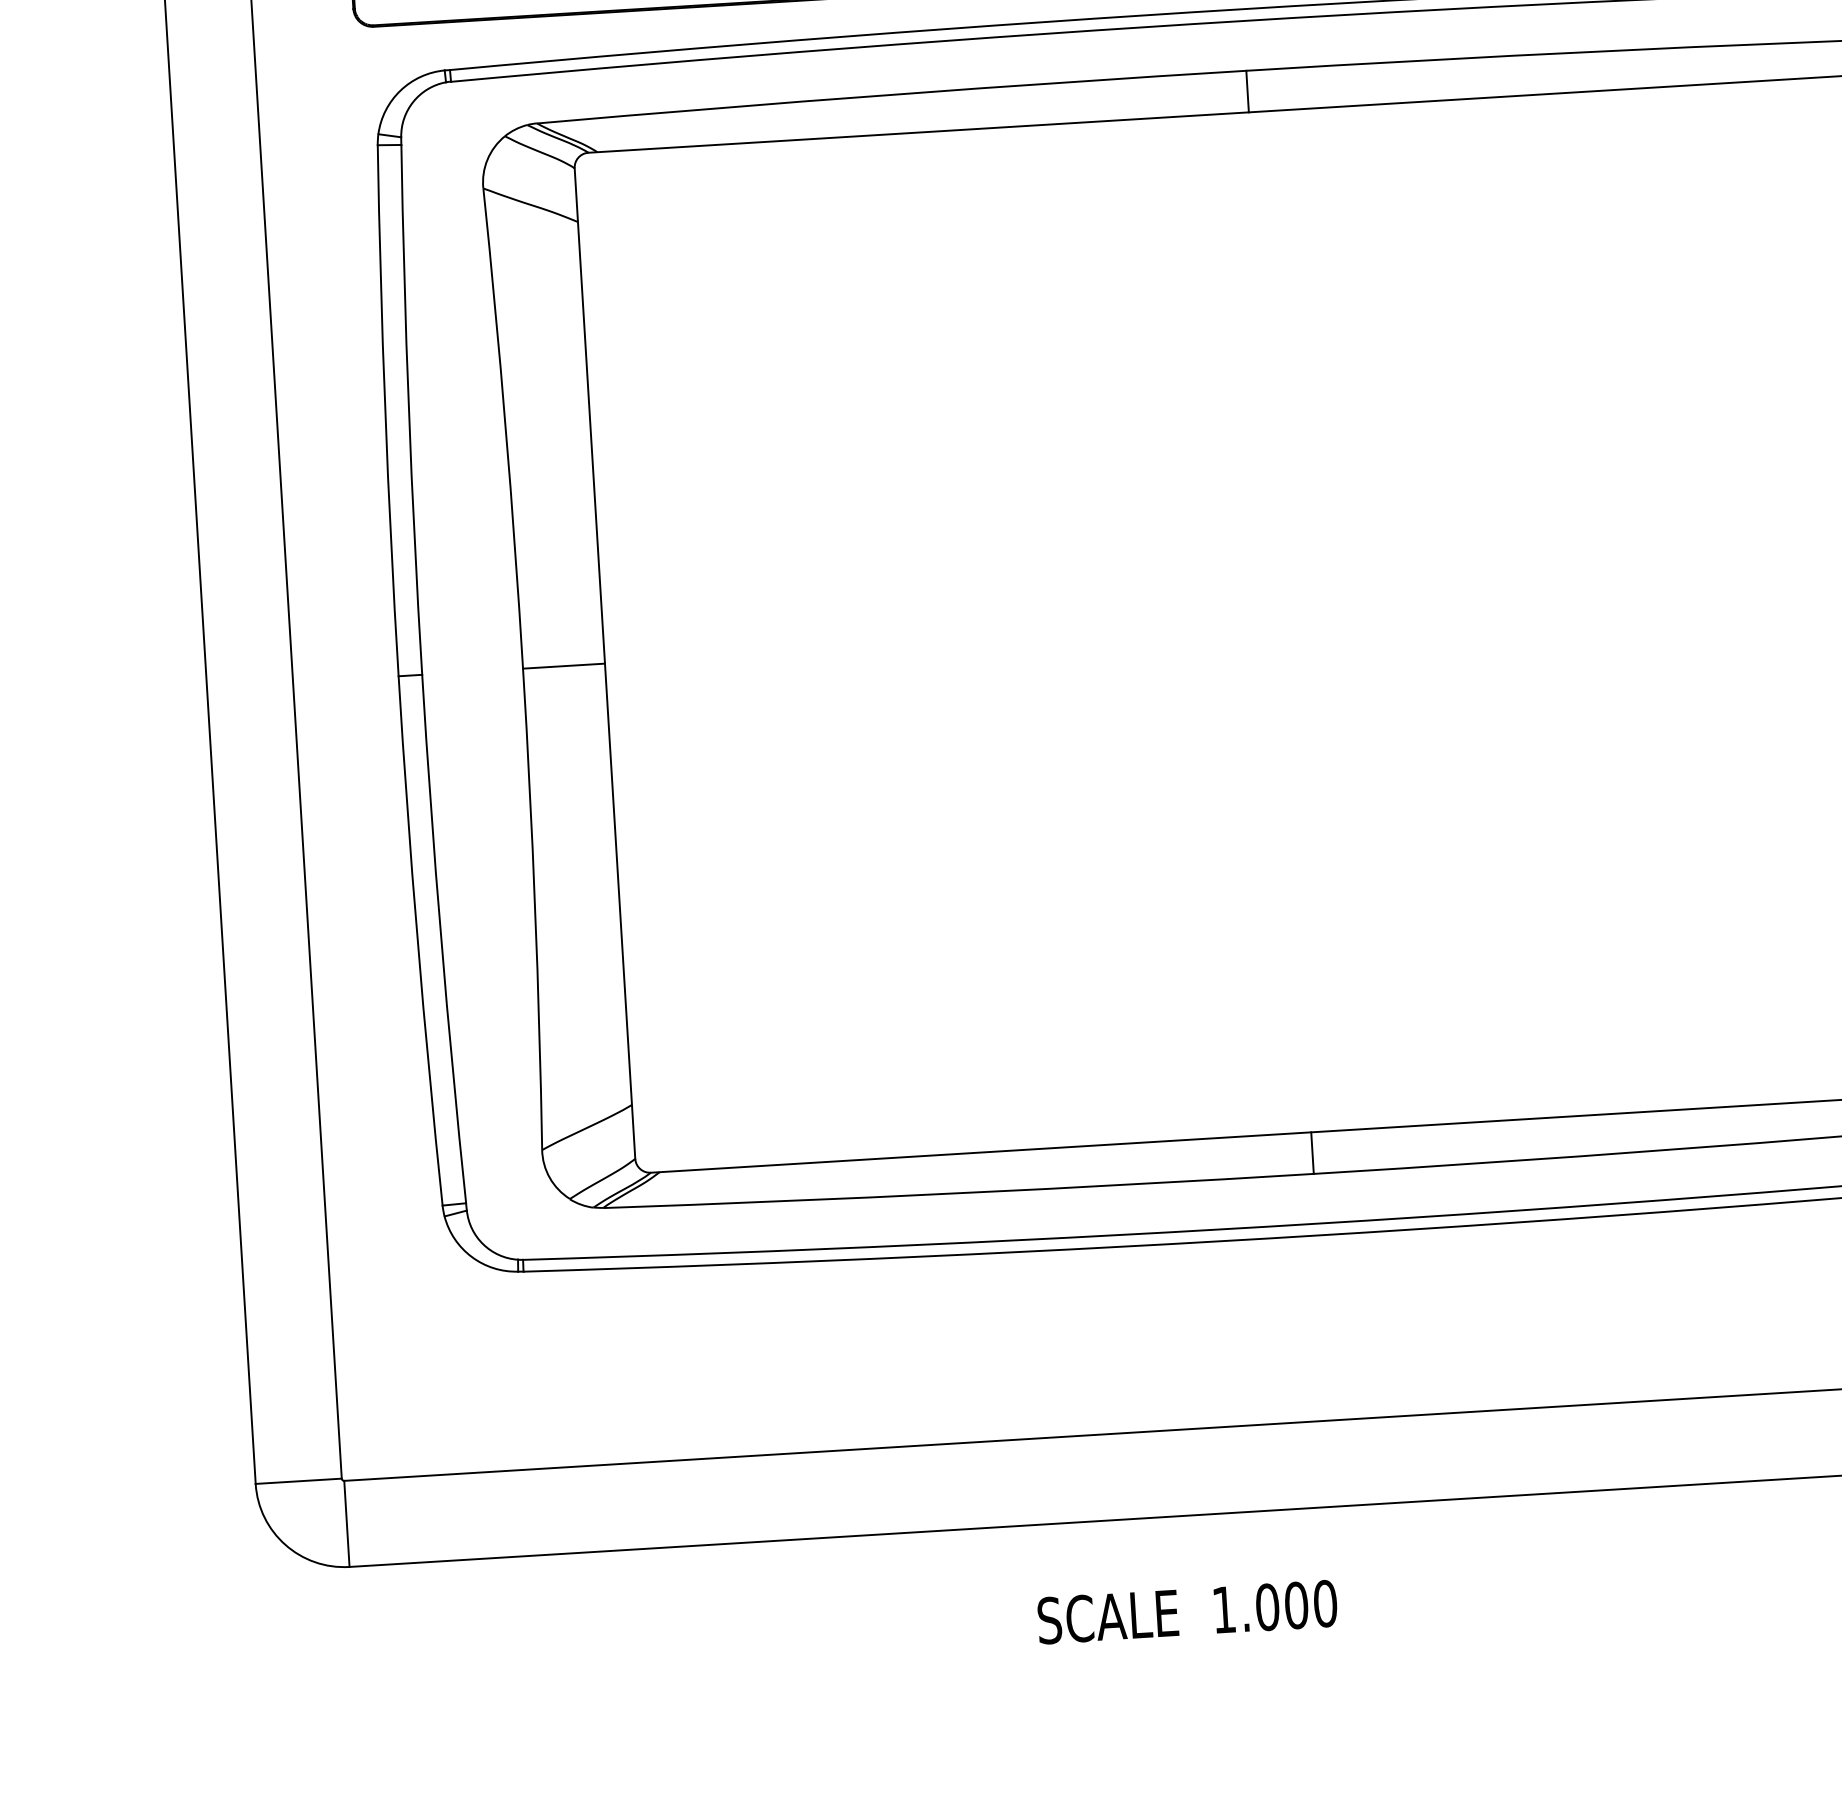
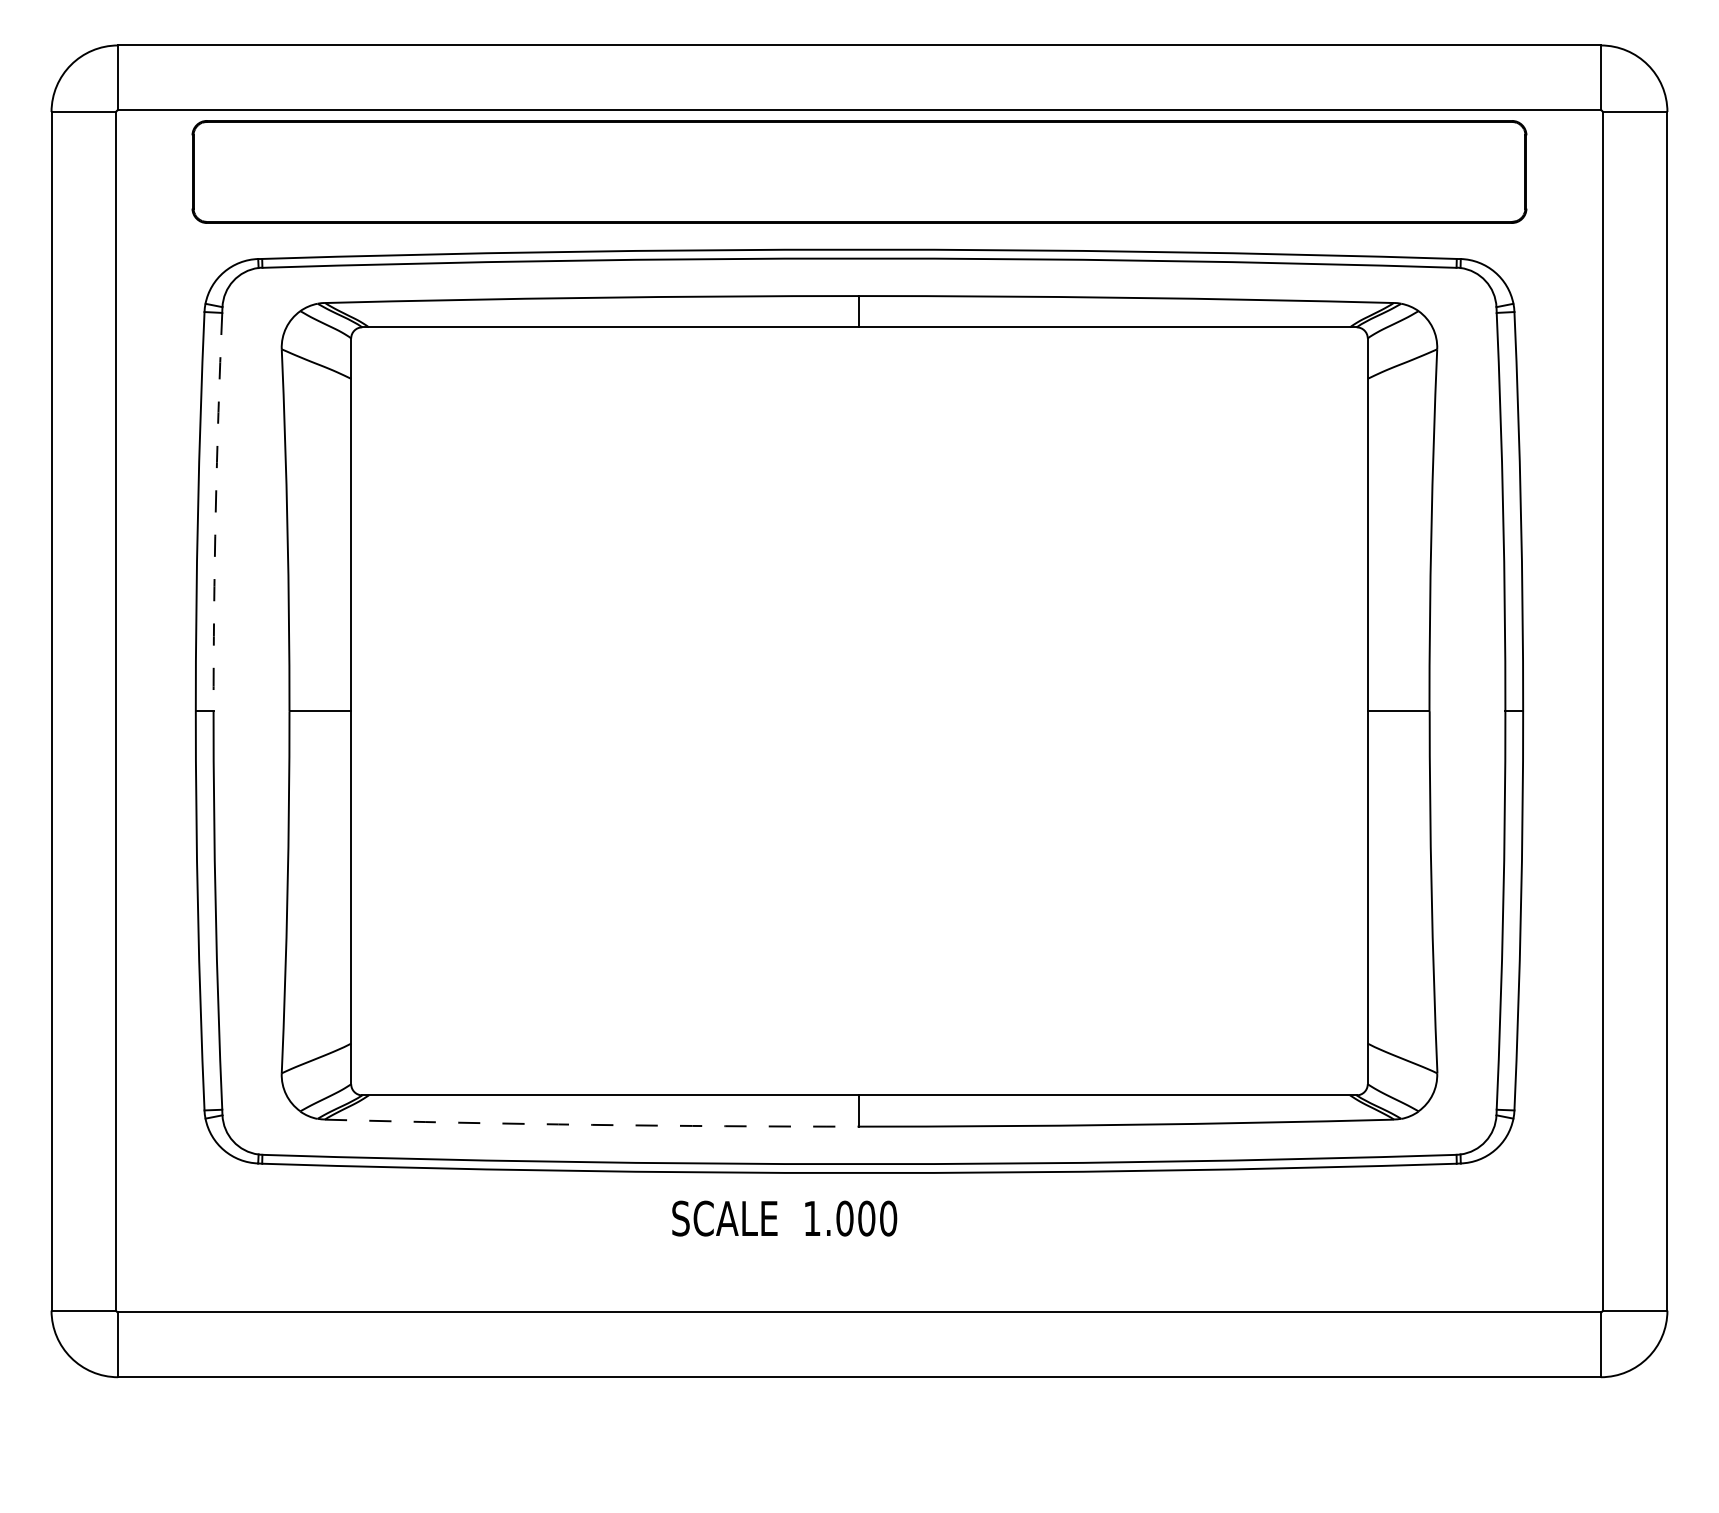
arc: (408, 410) -> (215, 512), solid -> dashed
arc: (959, 1192) -> (592, 1124), solid -> dashed
text: (1187, 1612) -> (784, 1218), moved

